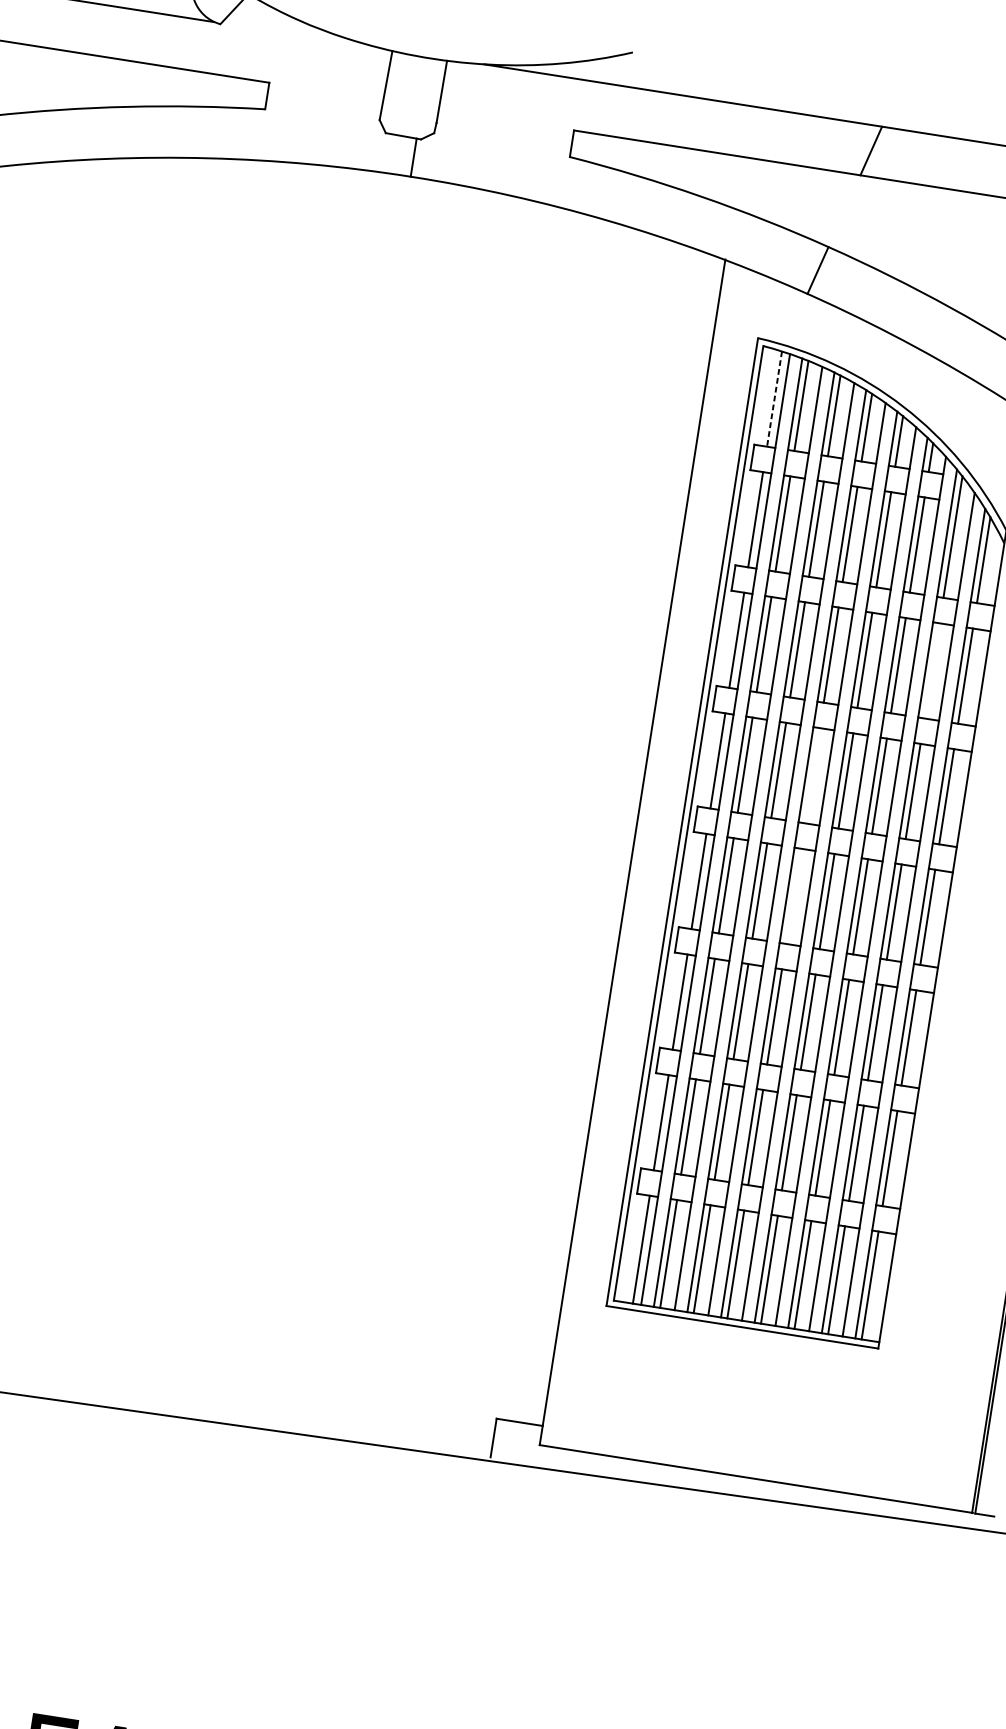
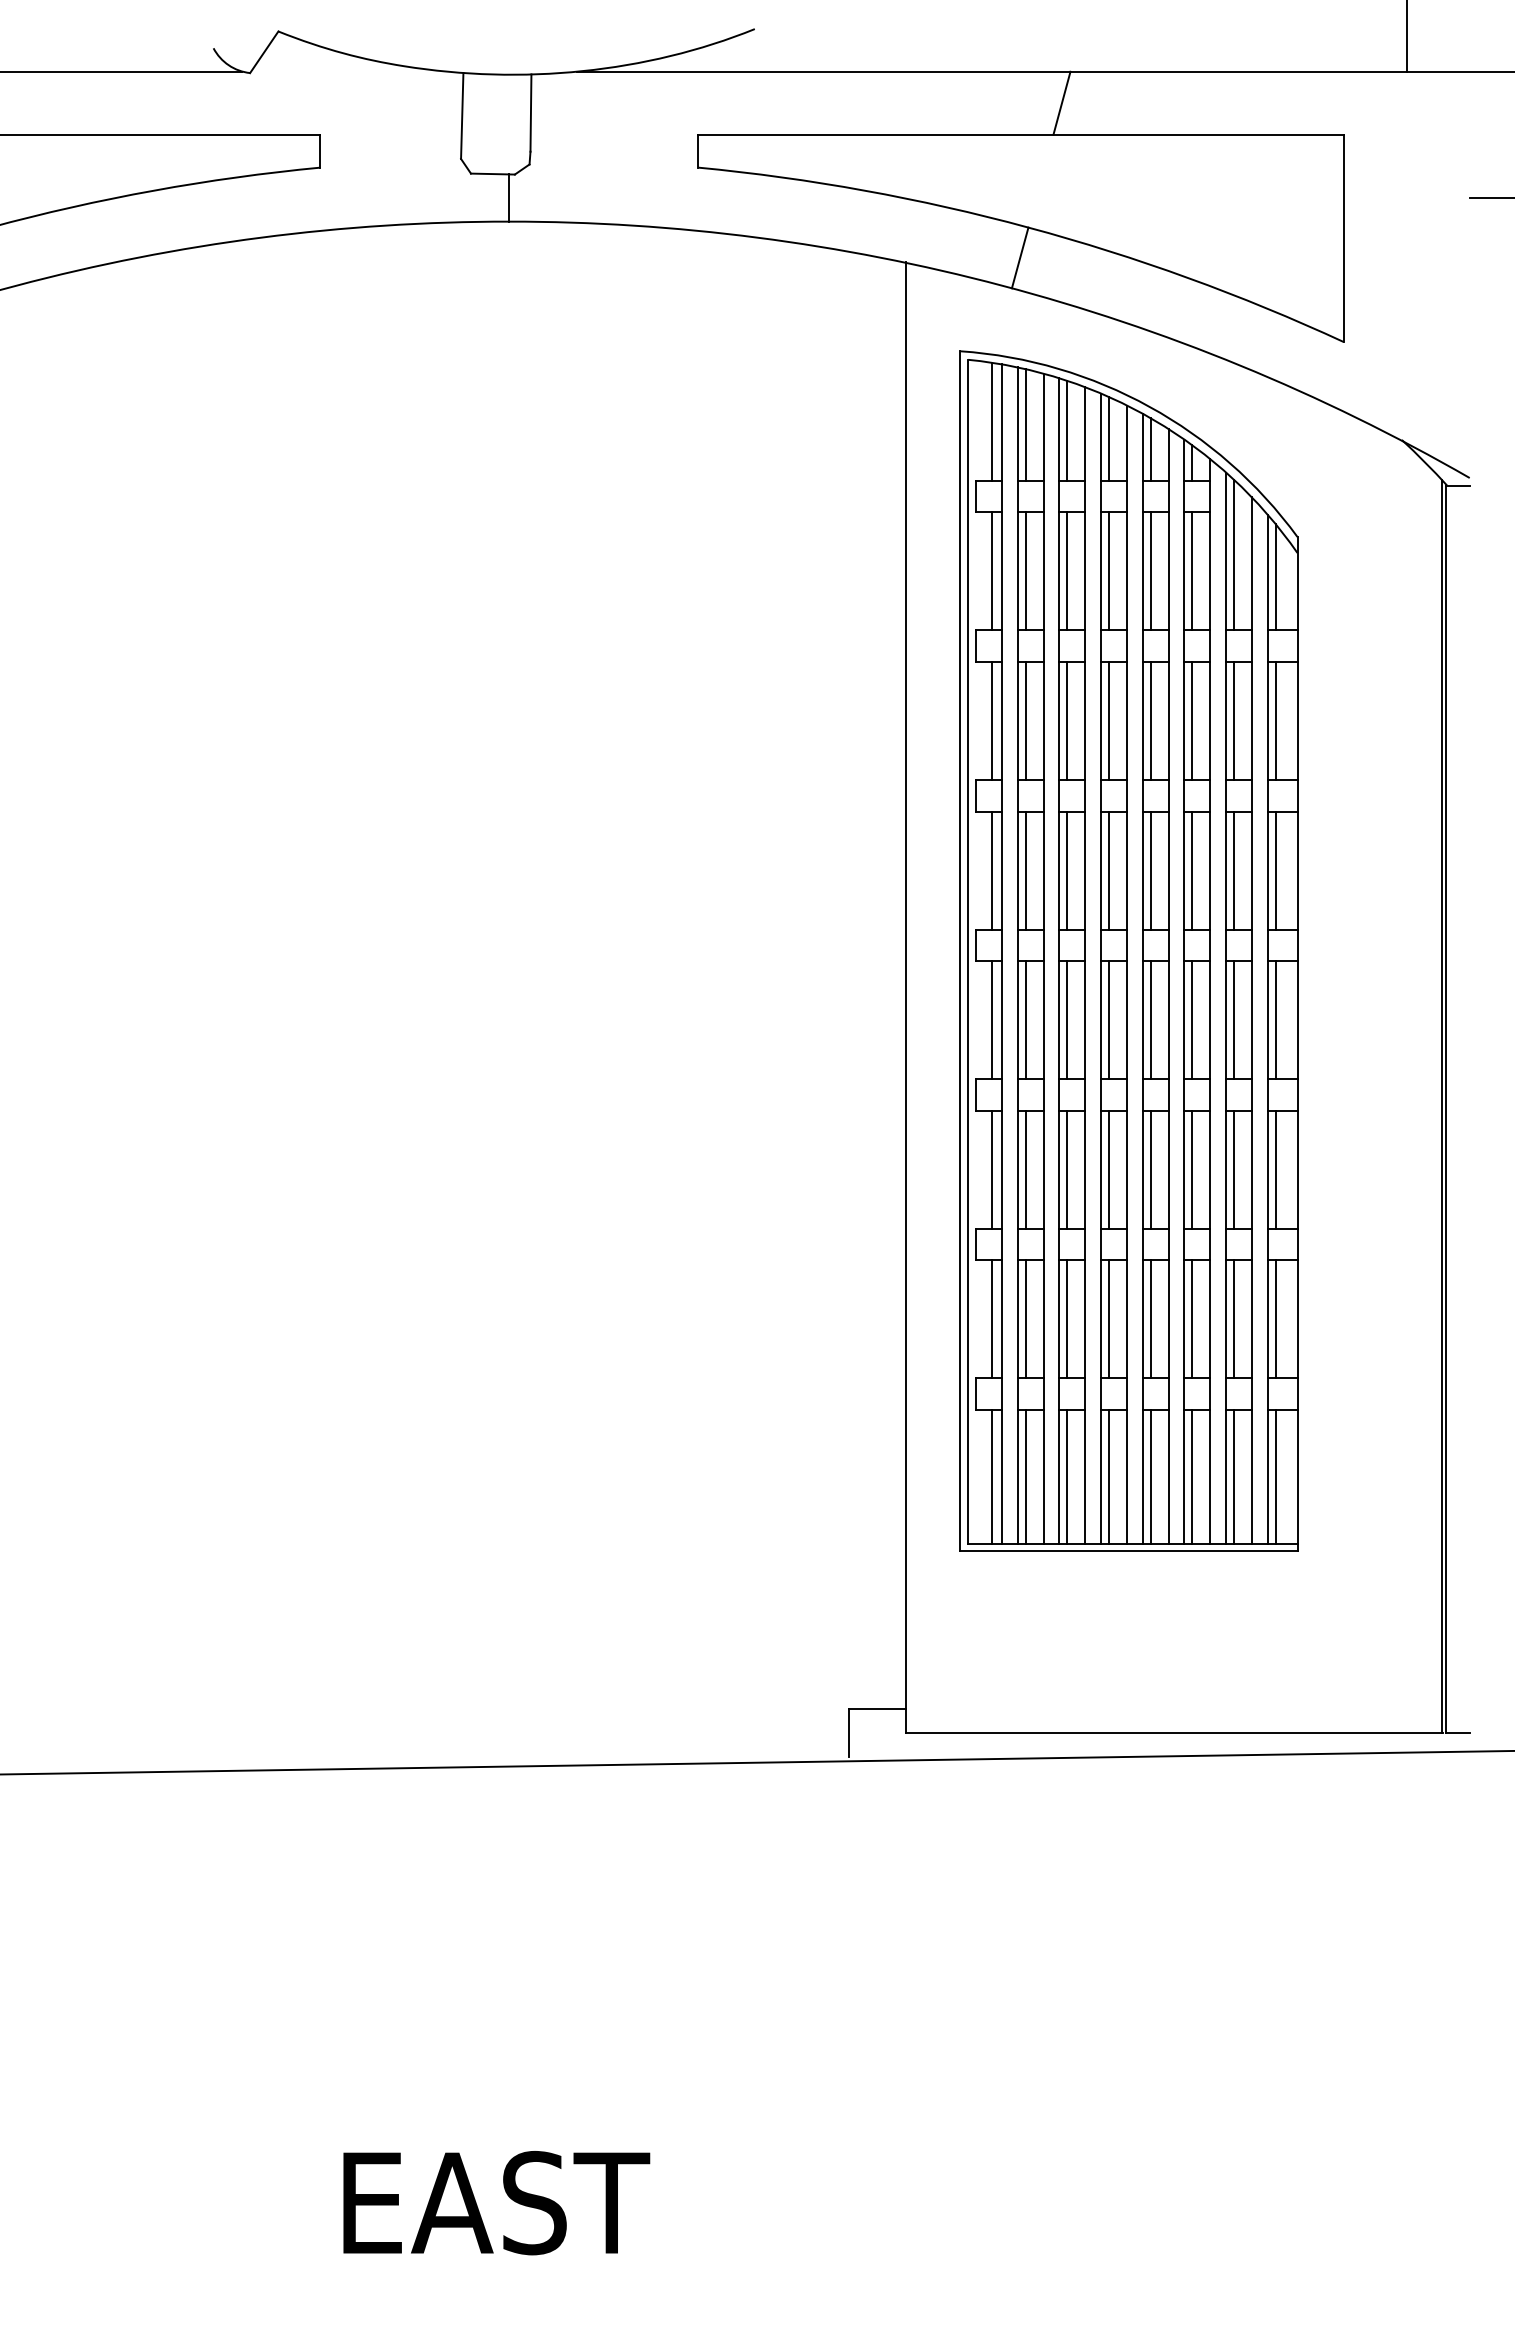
line: (774, 399) -> (991, 422), dashed -> solid
line: (932, 670) -> (1234, 720), added
line: (812, 775) -> (1109, 870), added
line: (793, 896) -> (1109, 1020), added

